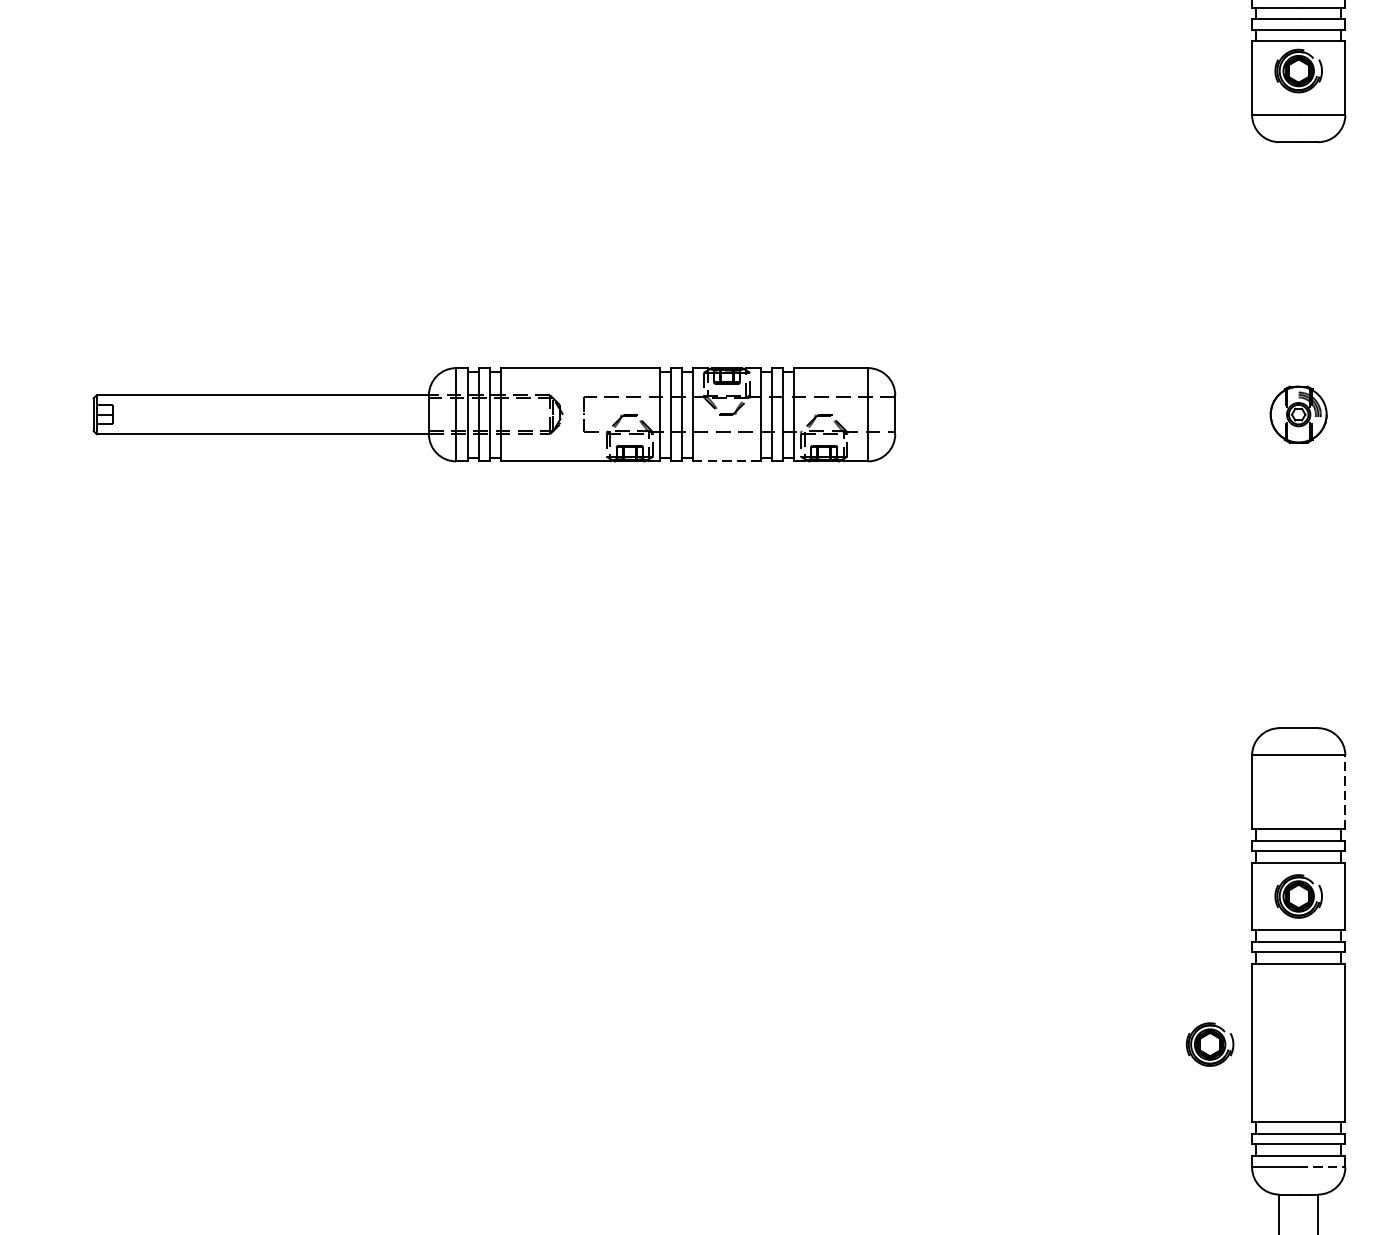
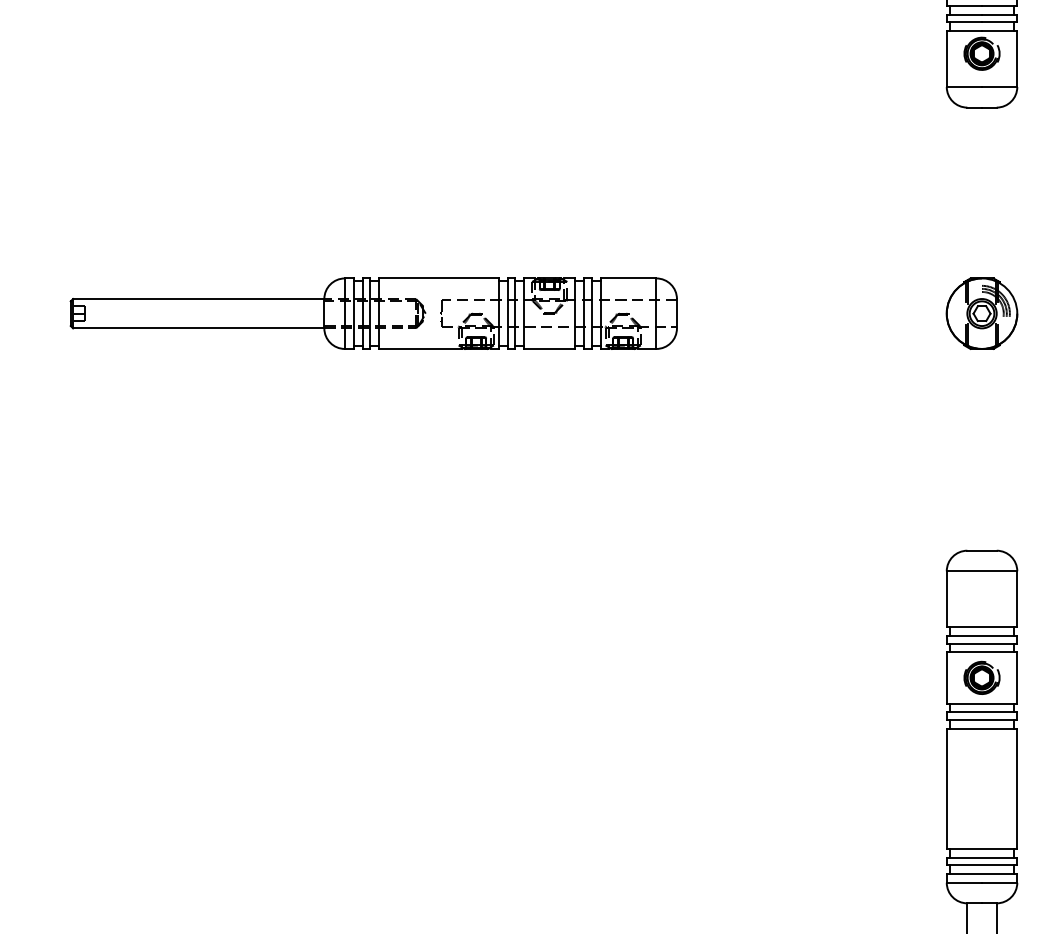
part: (1298, 414) -> (981, 313), size x1.67
line: (726, 460) -> (549, 348), dashed -> solid
line: (1345, 792) -> (1017, 599), dashed -> solid
part: (1209, 1044) -> (914, 789), removed
line: (1321, 1166) -> (999, 882), dashed -> solid

